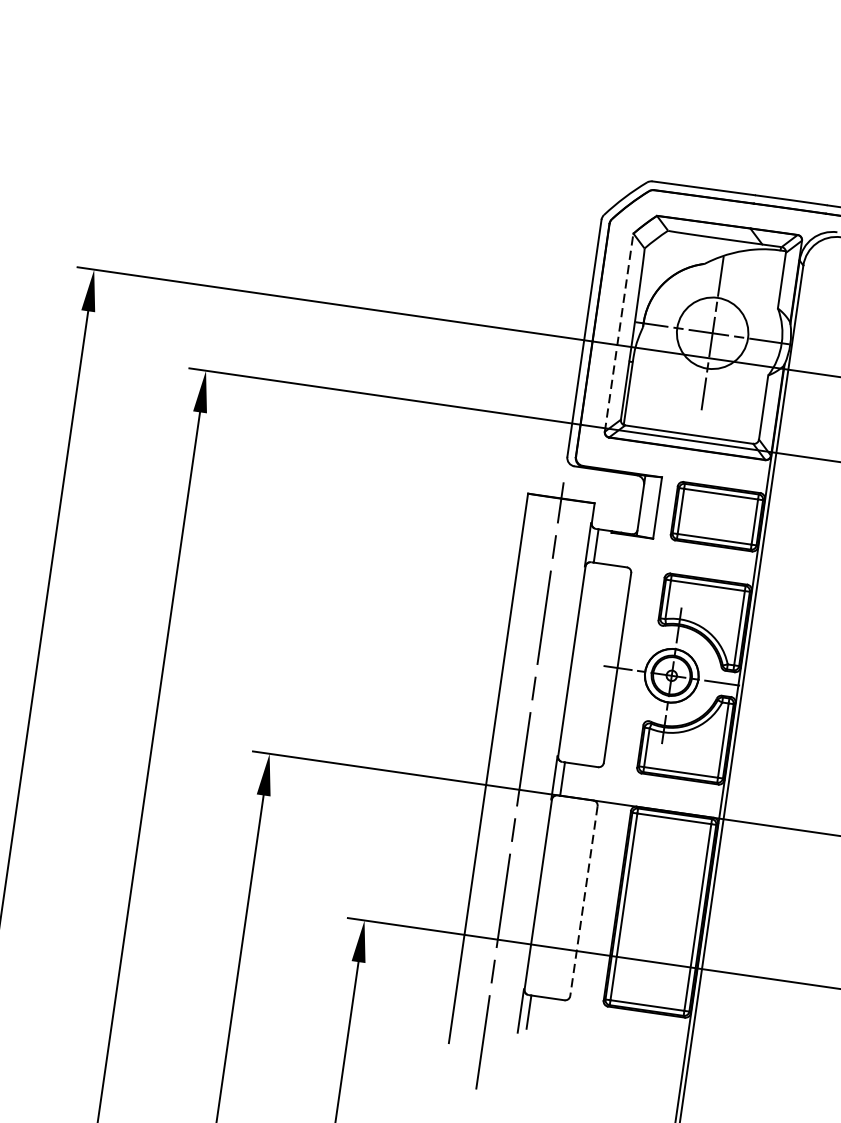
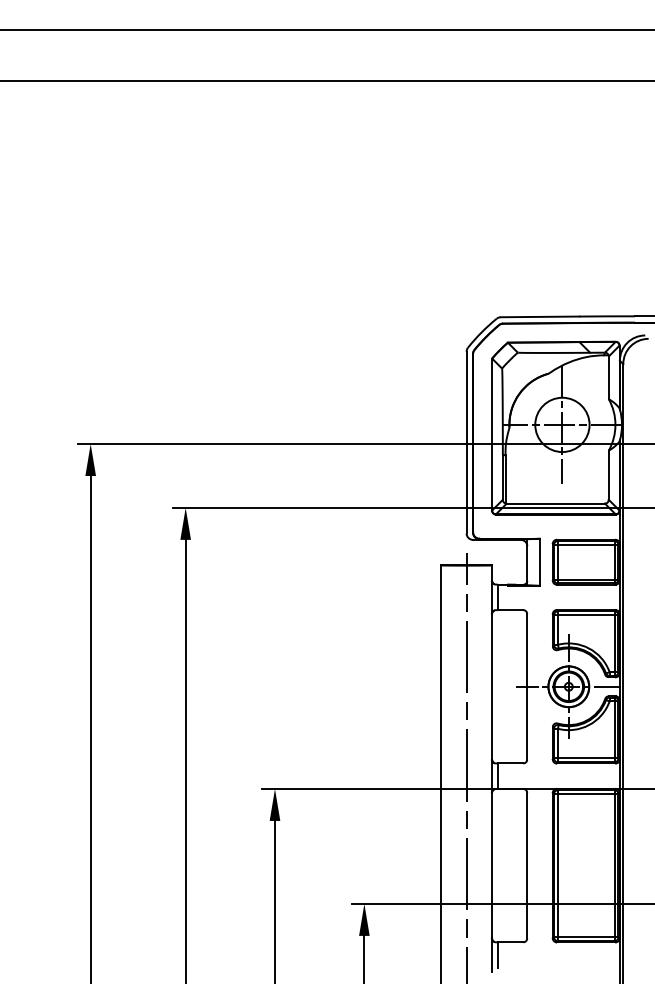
line: (619, 332) -> (492, 434), dashed -> solid
line: (584, 900) -> (527, 865), dashed -> solid

